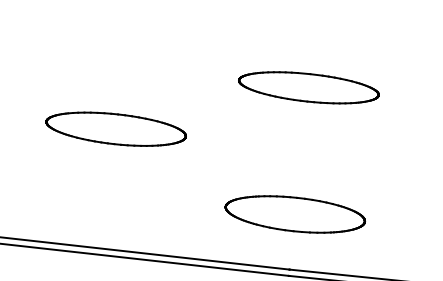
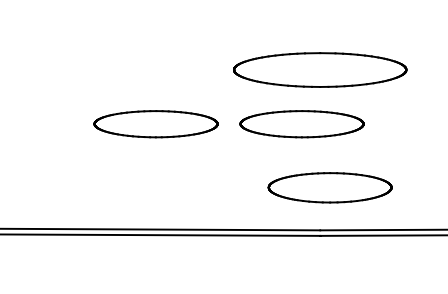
part: (308, 88) -> (319, 70), size x1.4
part: (281, 147) -> (301, 124), added
part: (294, 214) -> (329, 187), moved

